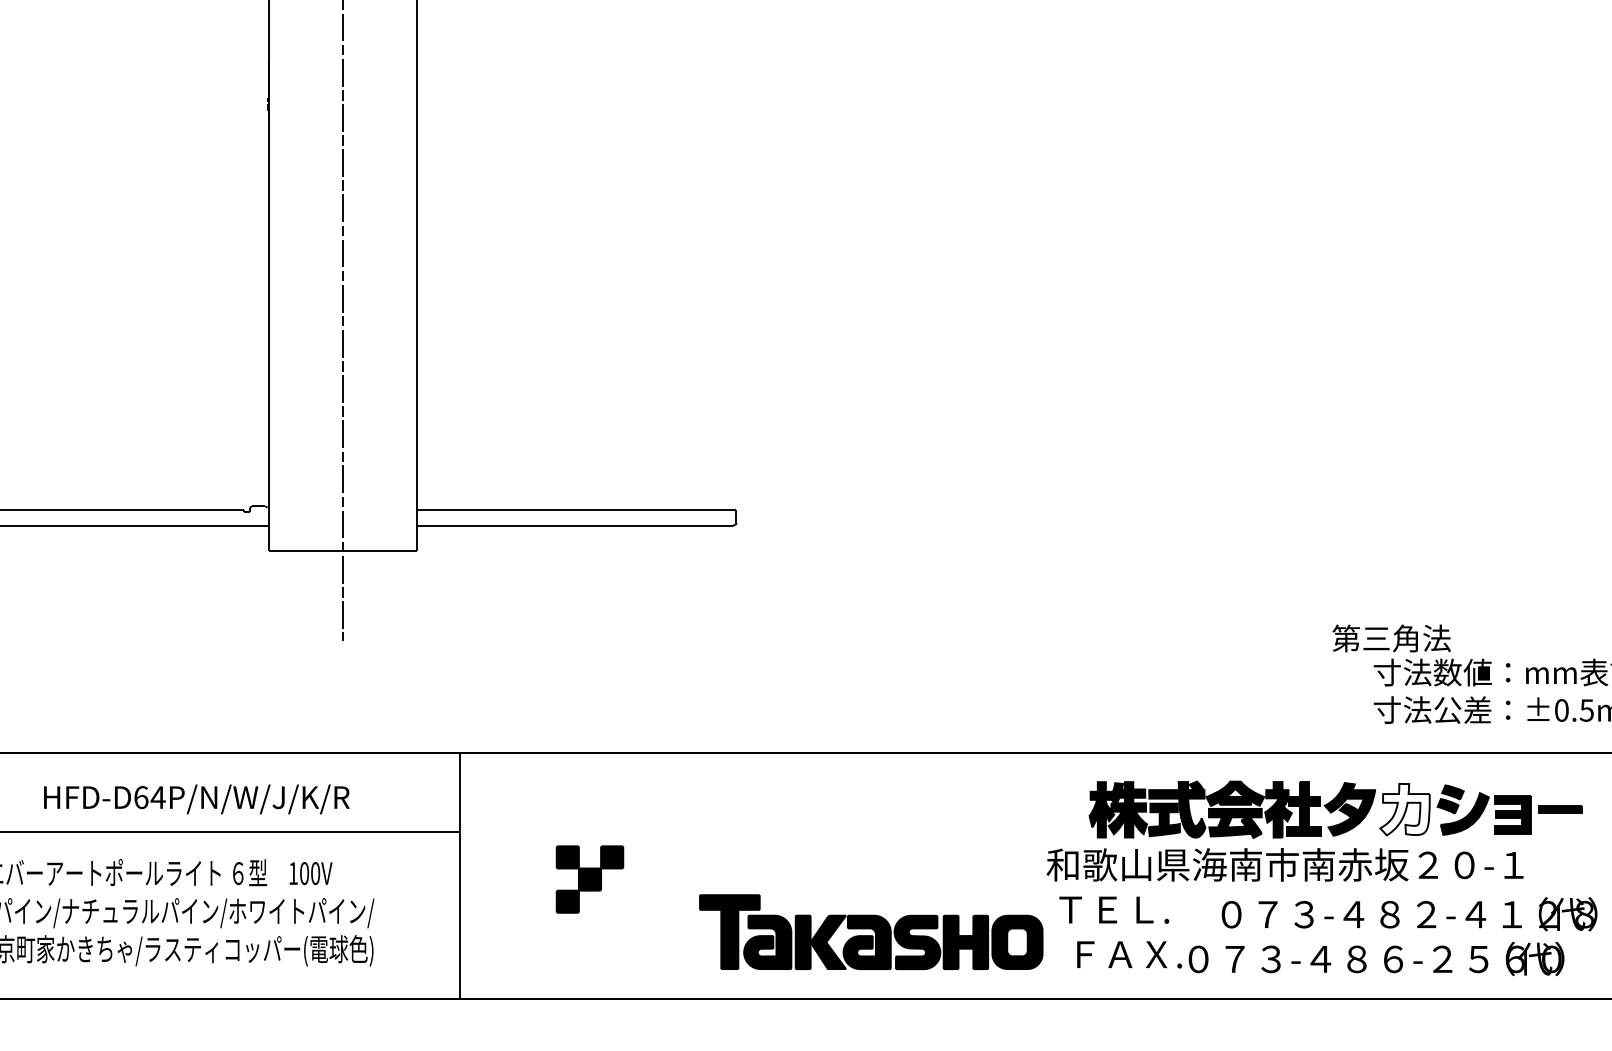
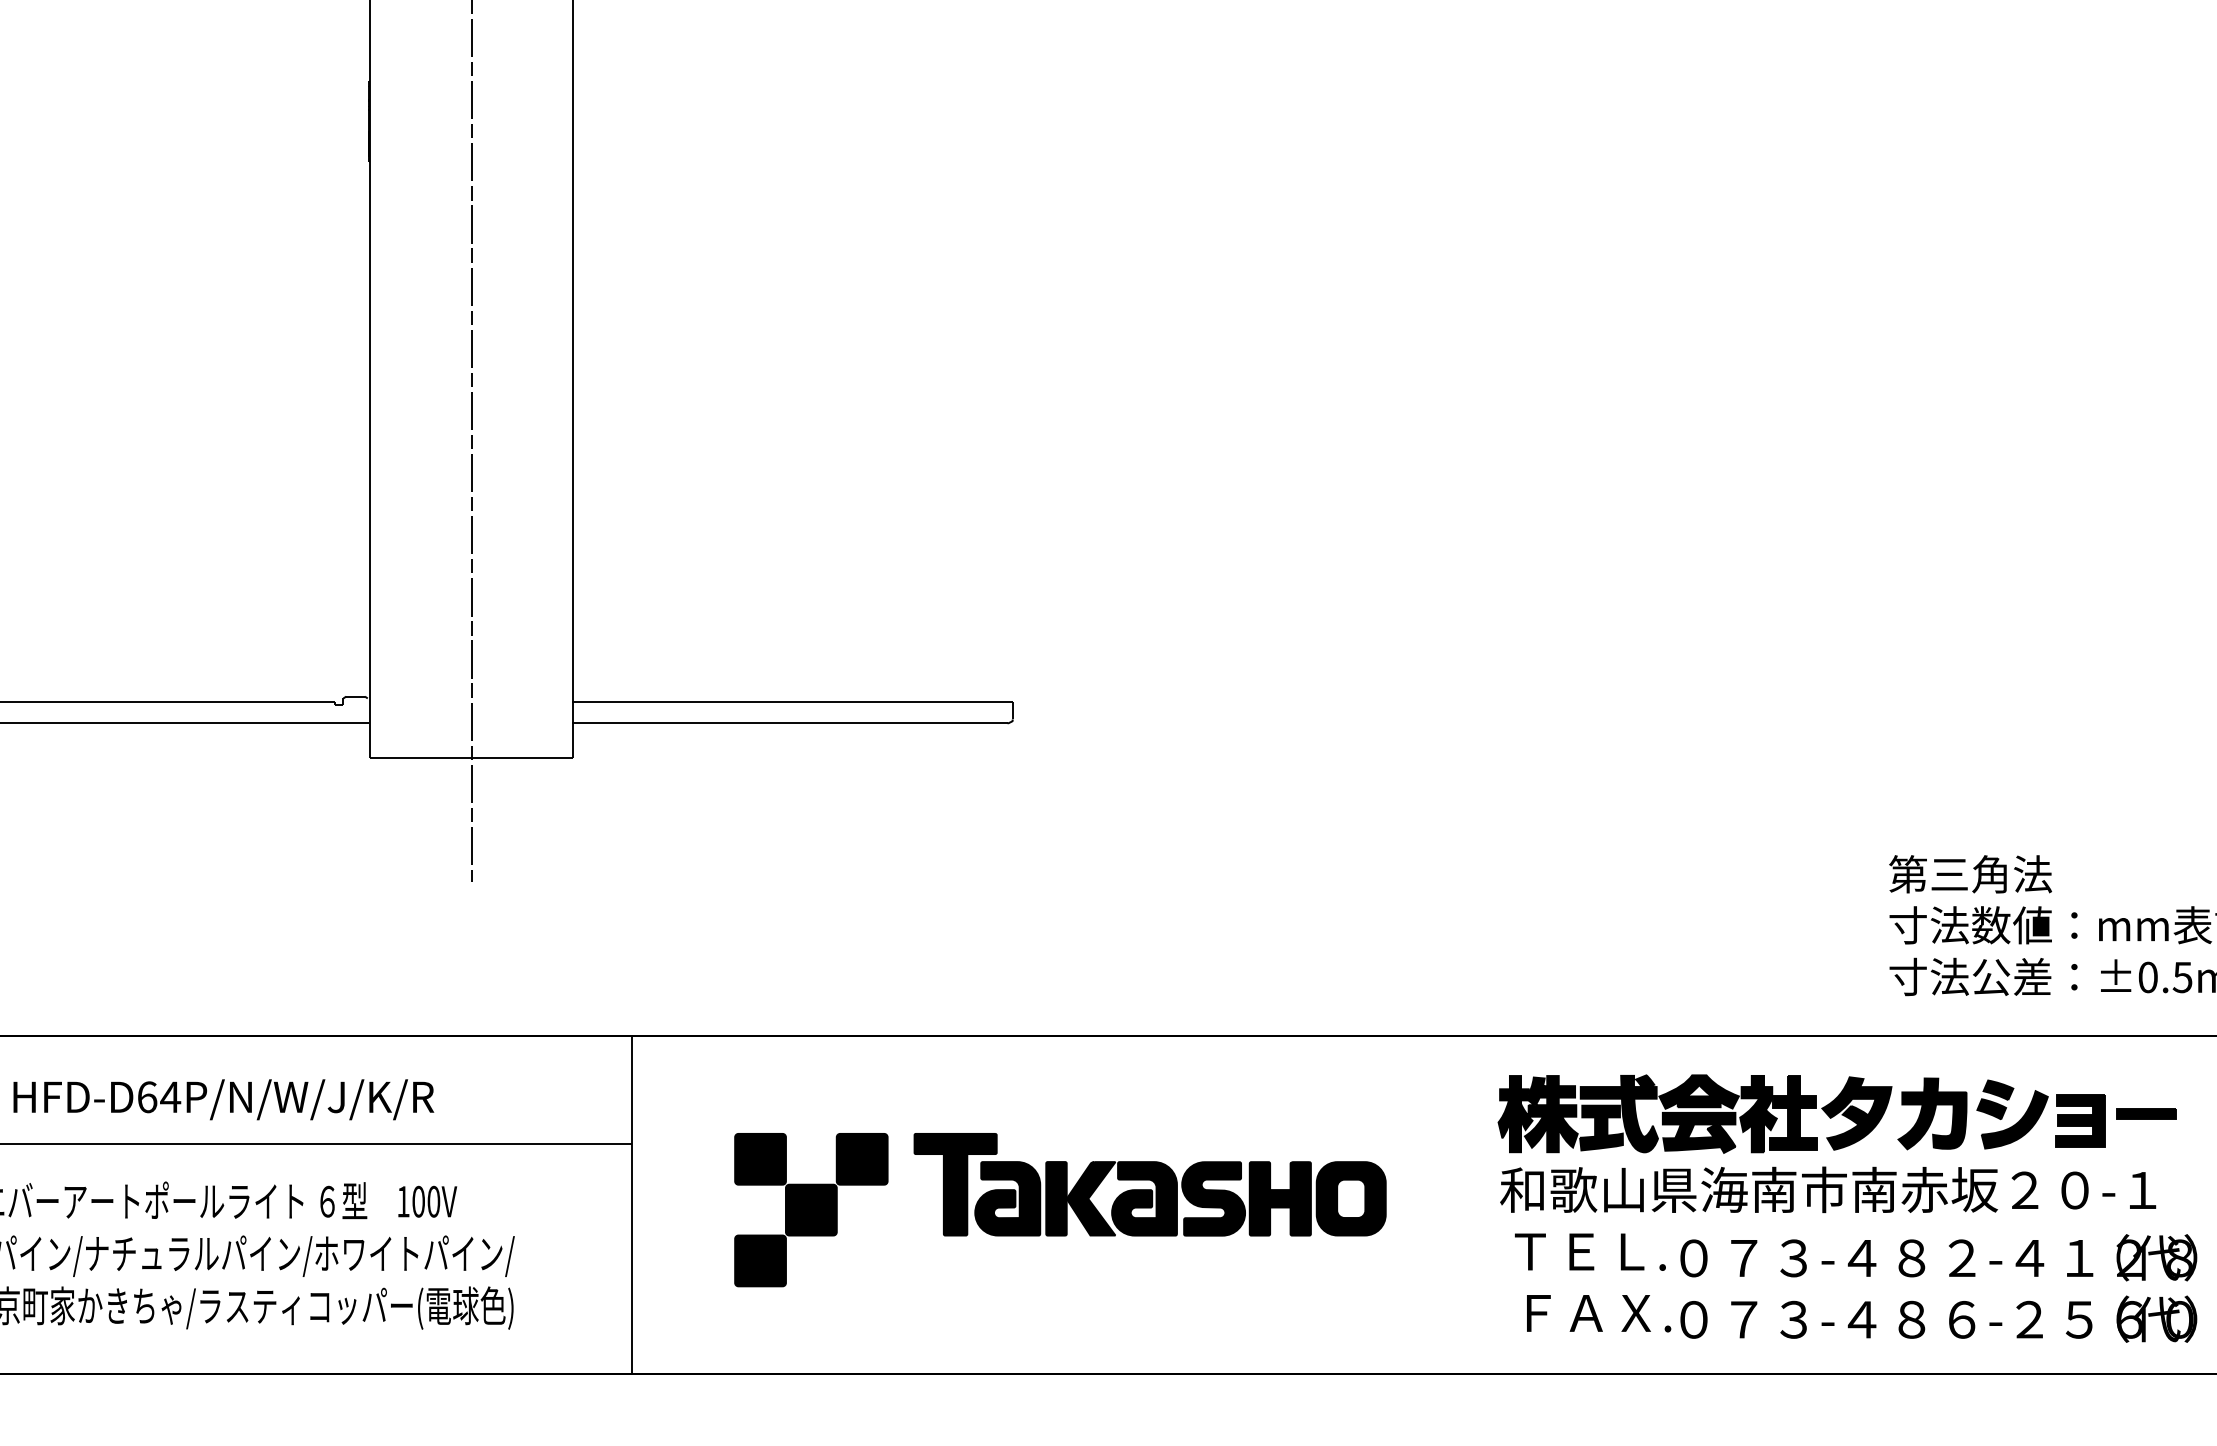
text: (1391, 638) -> (1970, 874), moved
text: (196, 799) -> (223, 1099), moved
fill: (1404, 809) -> (1931, 1113), added
text: (1284, 864) -> (1827, 1189), moved
part: (589, 879) -> (810, 1209), size x1.67
text: (1114, 909) -> (1590, 1251), moved
part: (871, 932) -> (1150, 1185), moved
text: (1320, 958) -> (1861, 1318), moved

